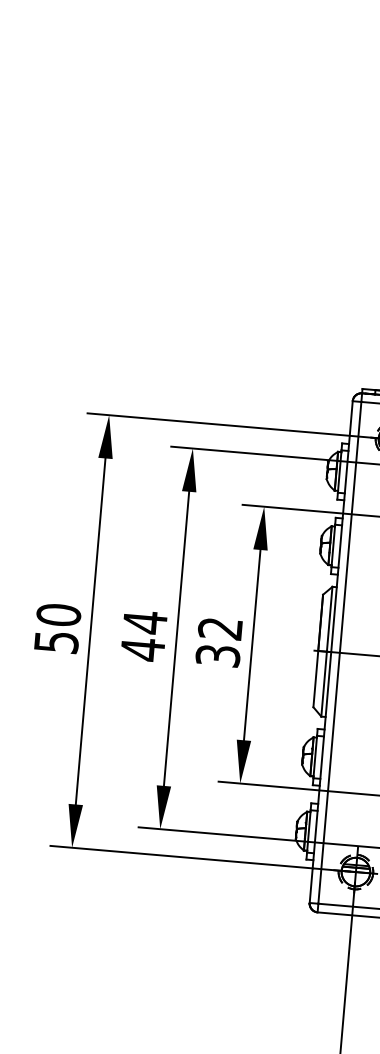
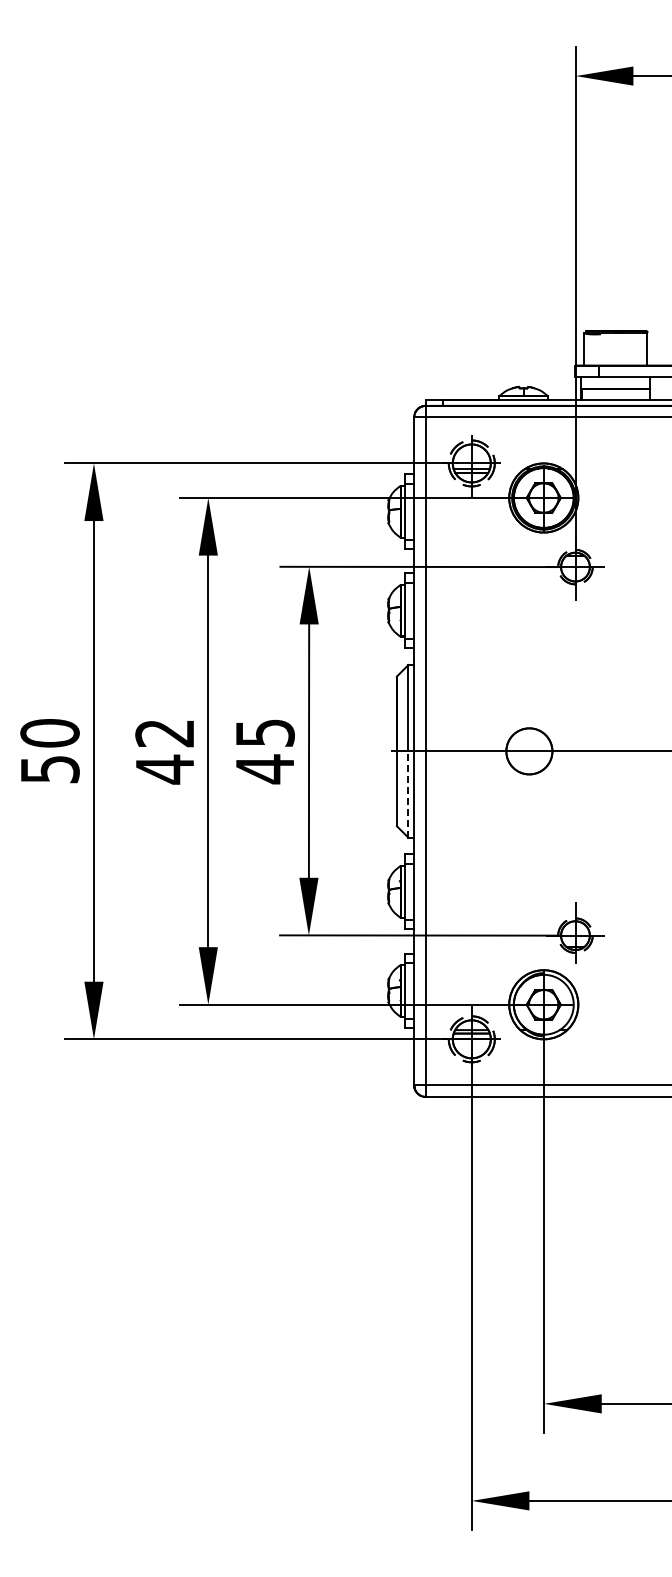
text: (144, 622) -> (164, 733), 44 -> 42
text: (218, 642) -> (264, 751), 32 -> 45
line: (324, 684) -> (408, 794), solid -> dashed

